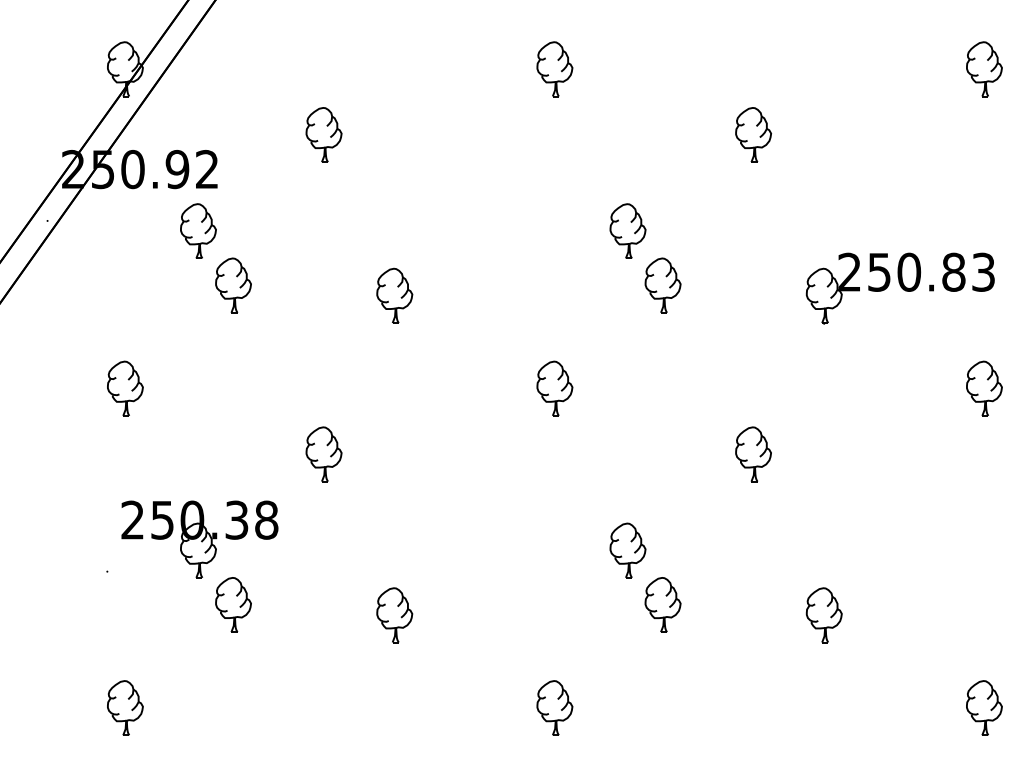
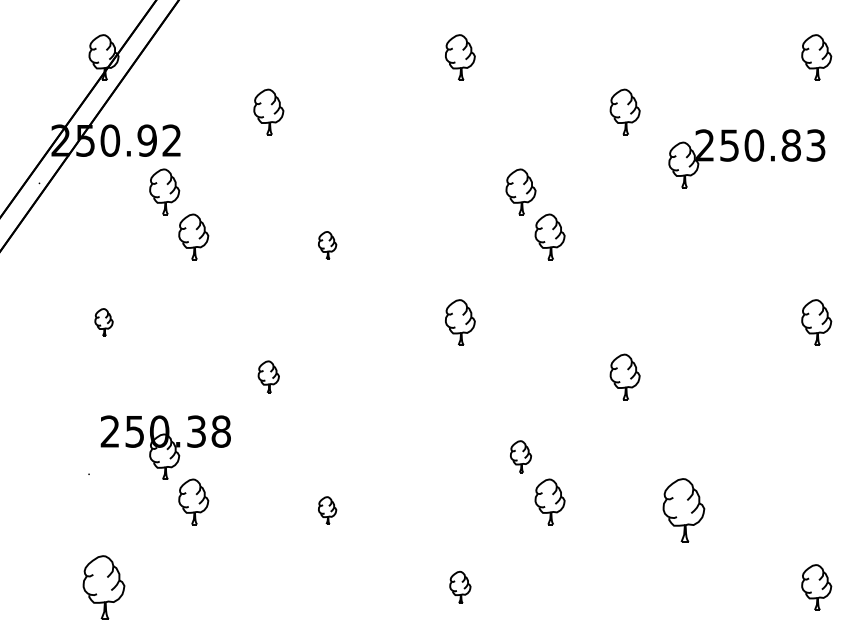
part: (899, 288) -> (746, 158), moved
part: (394, 295) -> (327, 245), size x0.6
part: (125, 388) -> (104, 322), size x0.6
part: (323, 454) -> (268, 377), size x0.7
part: (627, 550) -> (520, 456), size x0.7
part: (394, 615) -> (327, 510), size x0.6
part: (823, 615) -> (683, 510), size x1.4
part: (125, 707) -> (104, 587), size x1.4
part: (554, 707) -> (460, 587), size x0.7

